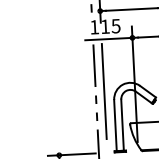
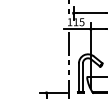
line: (104, 91) -> (73, 58), removed

